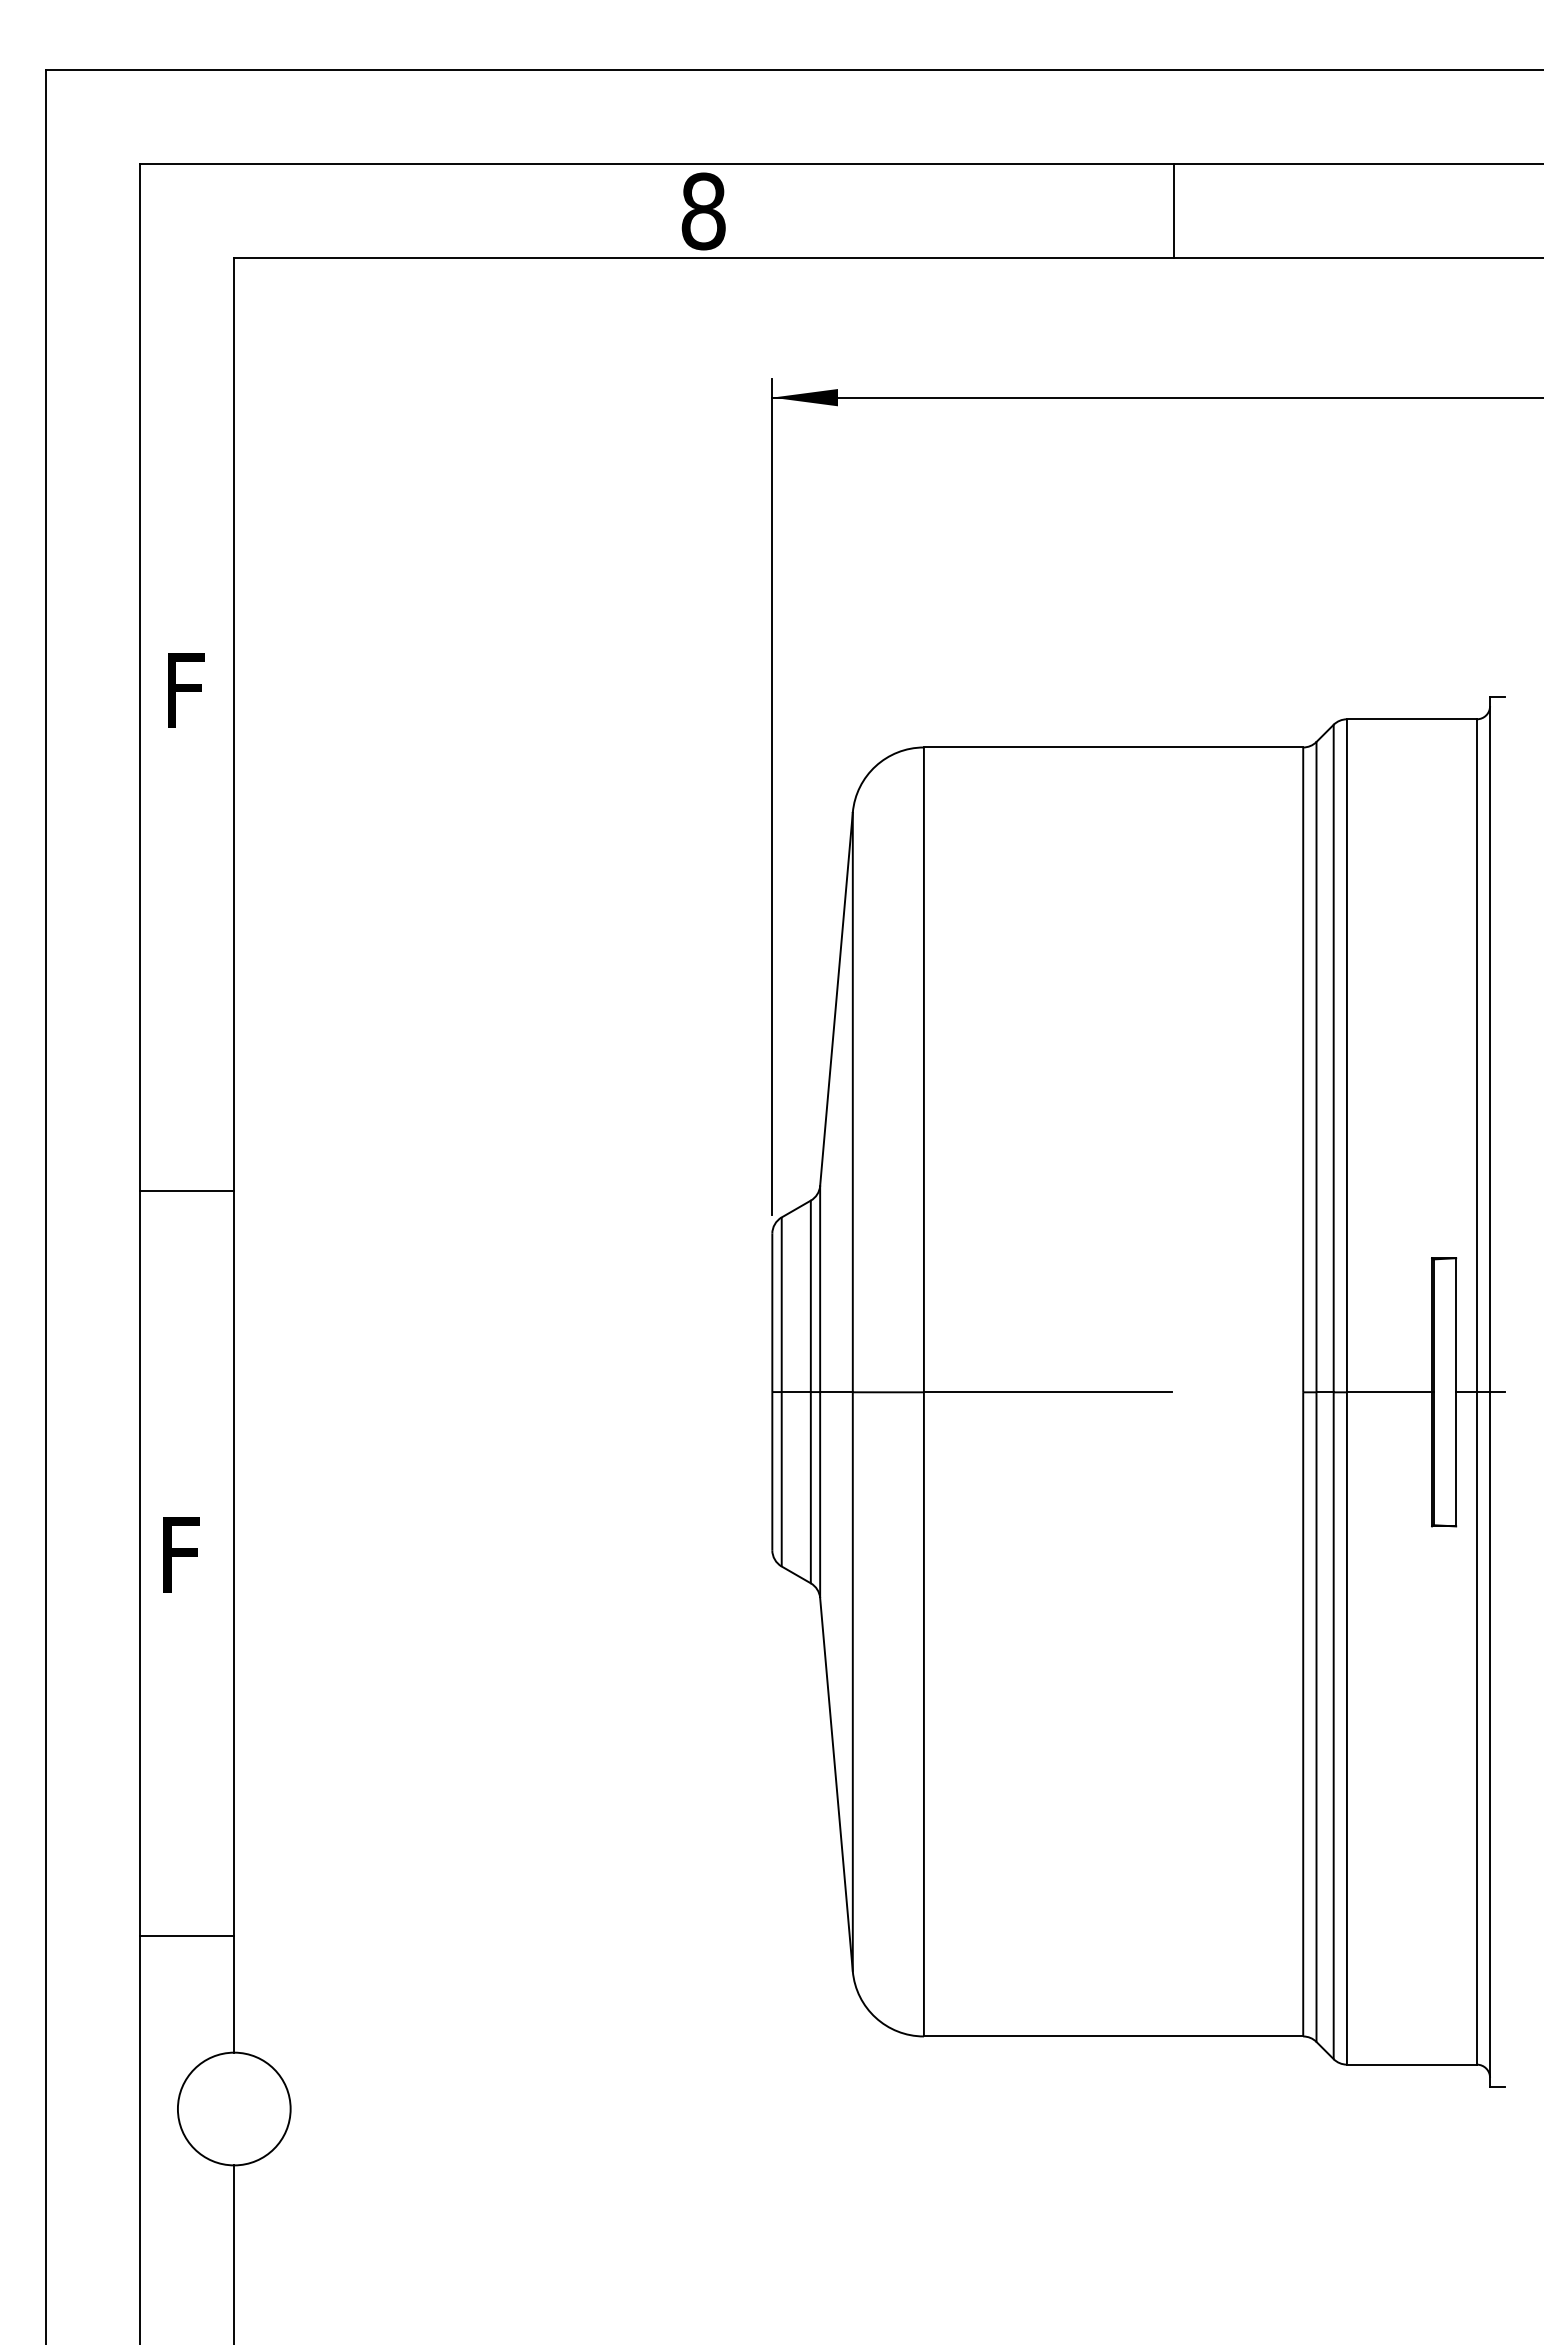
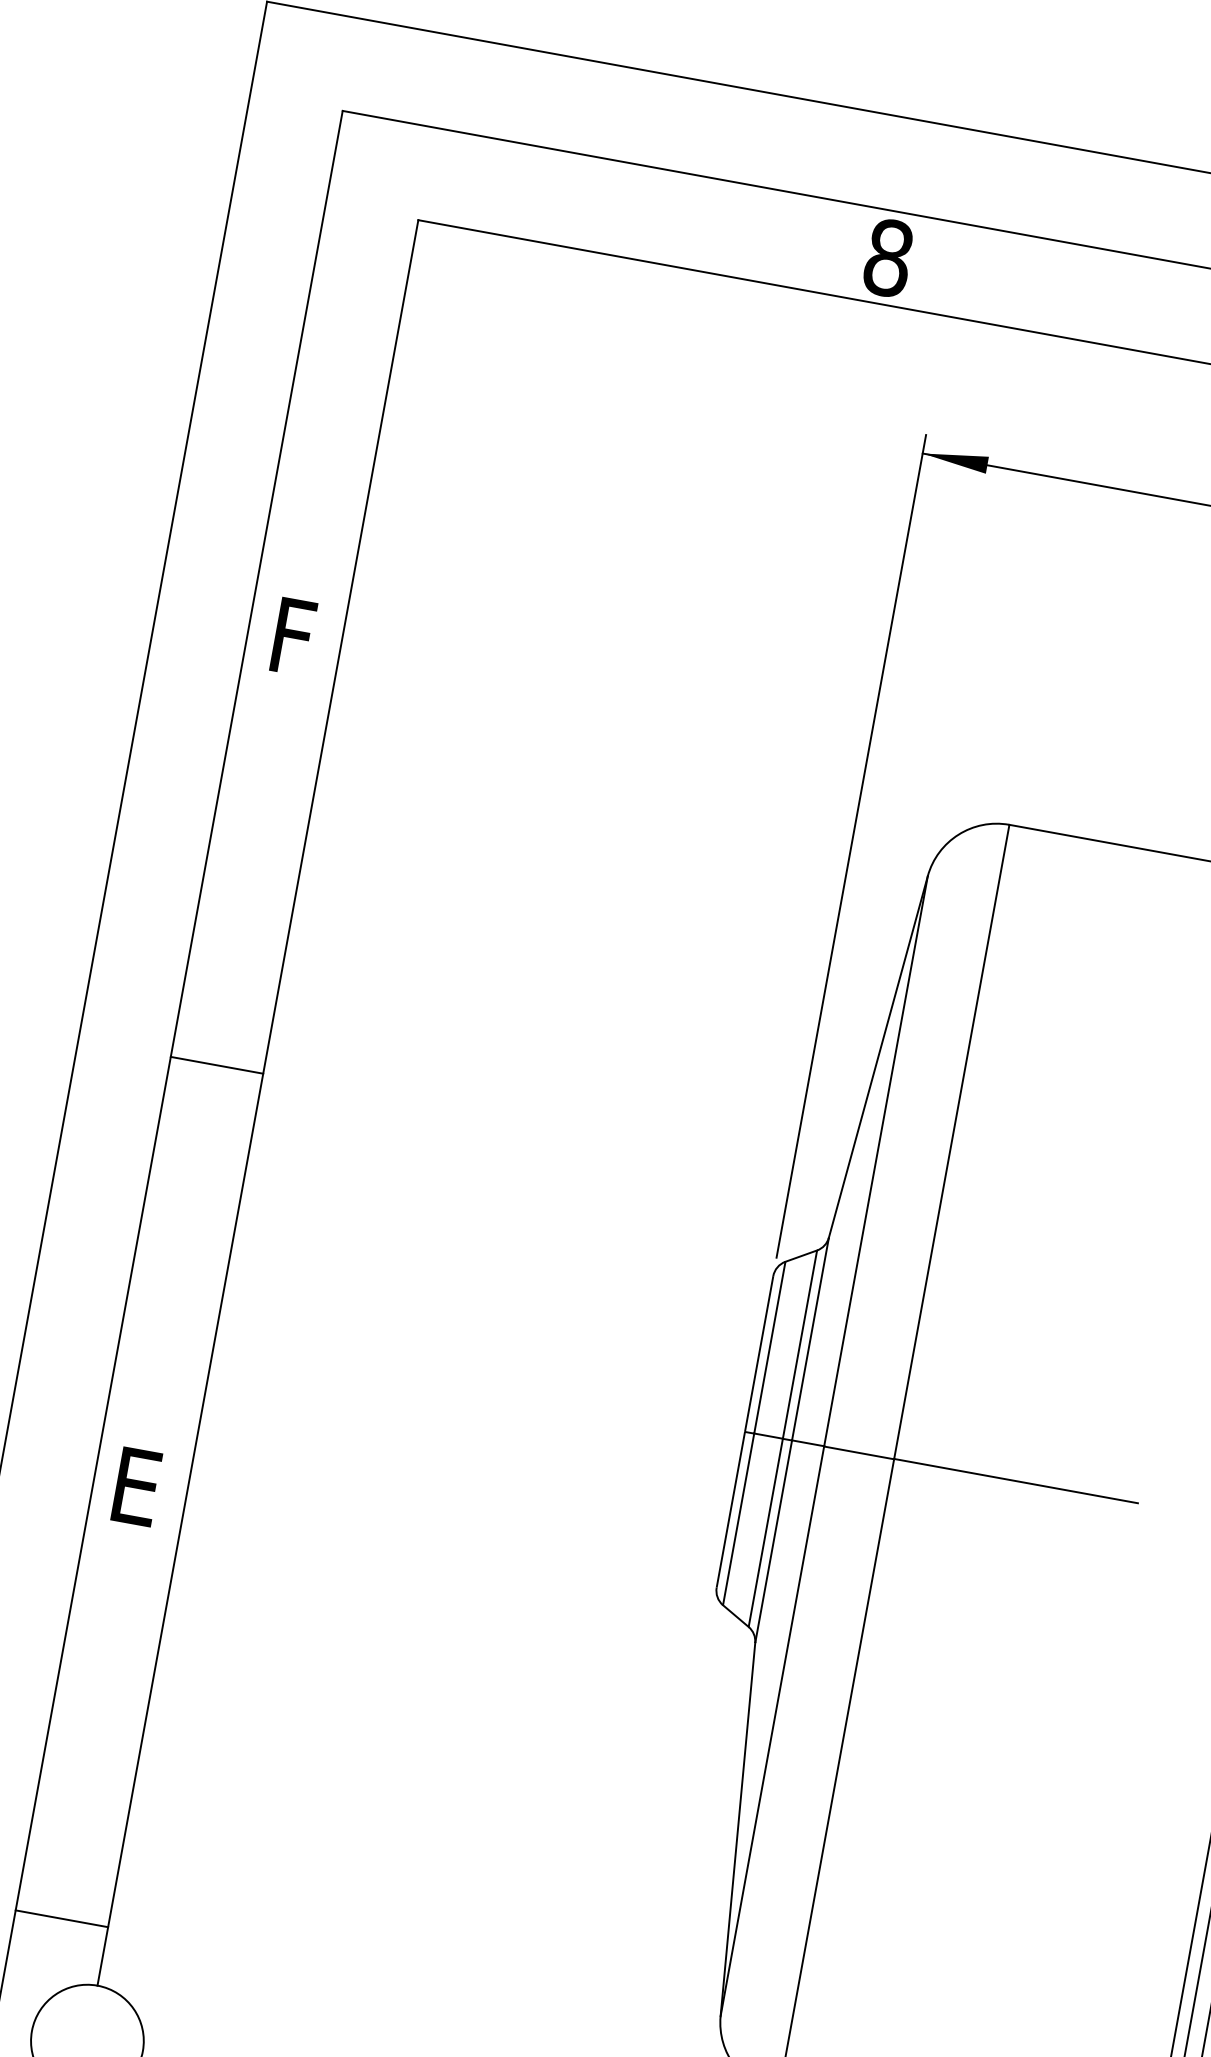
line: (187, 1190) -> (217, 1065), moved
text: (188, 1554) -> (141, 1487), F -> E
line: (187, 1936) -> (62, 1919), moved

